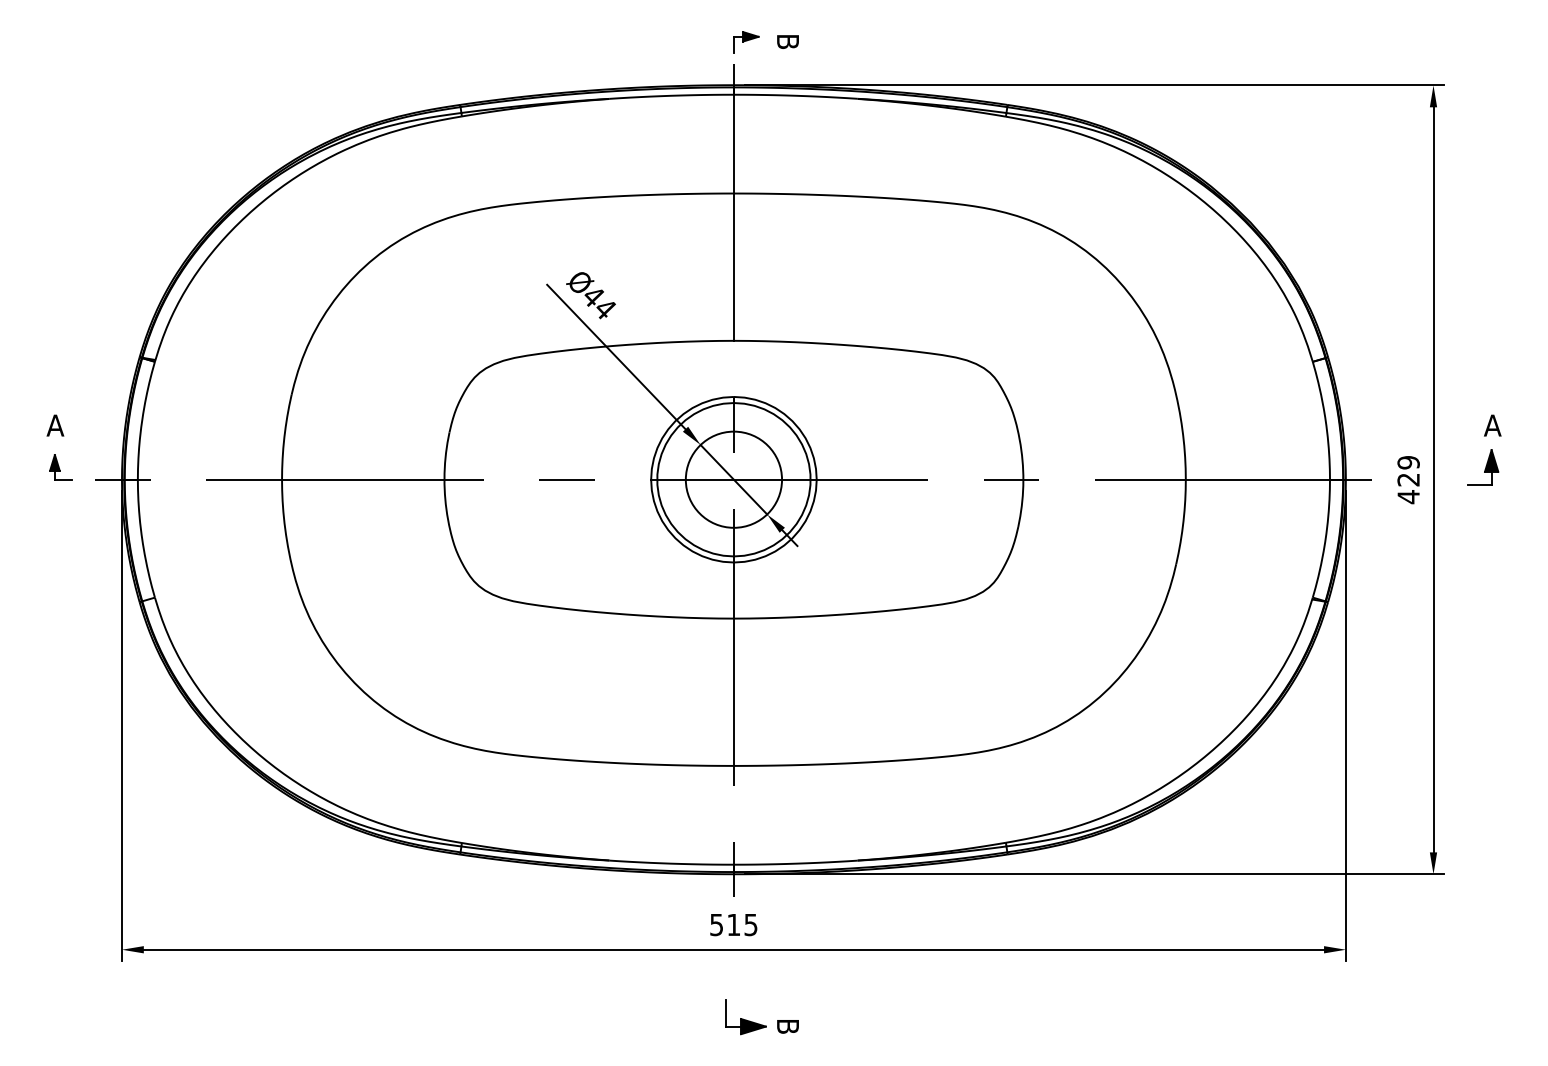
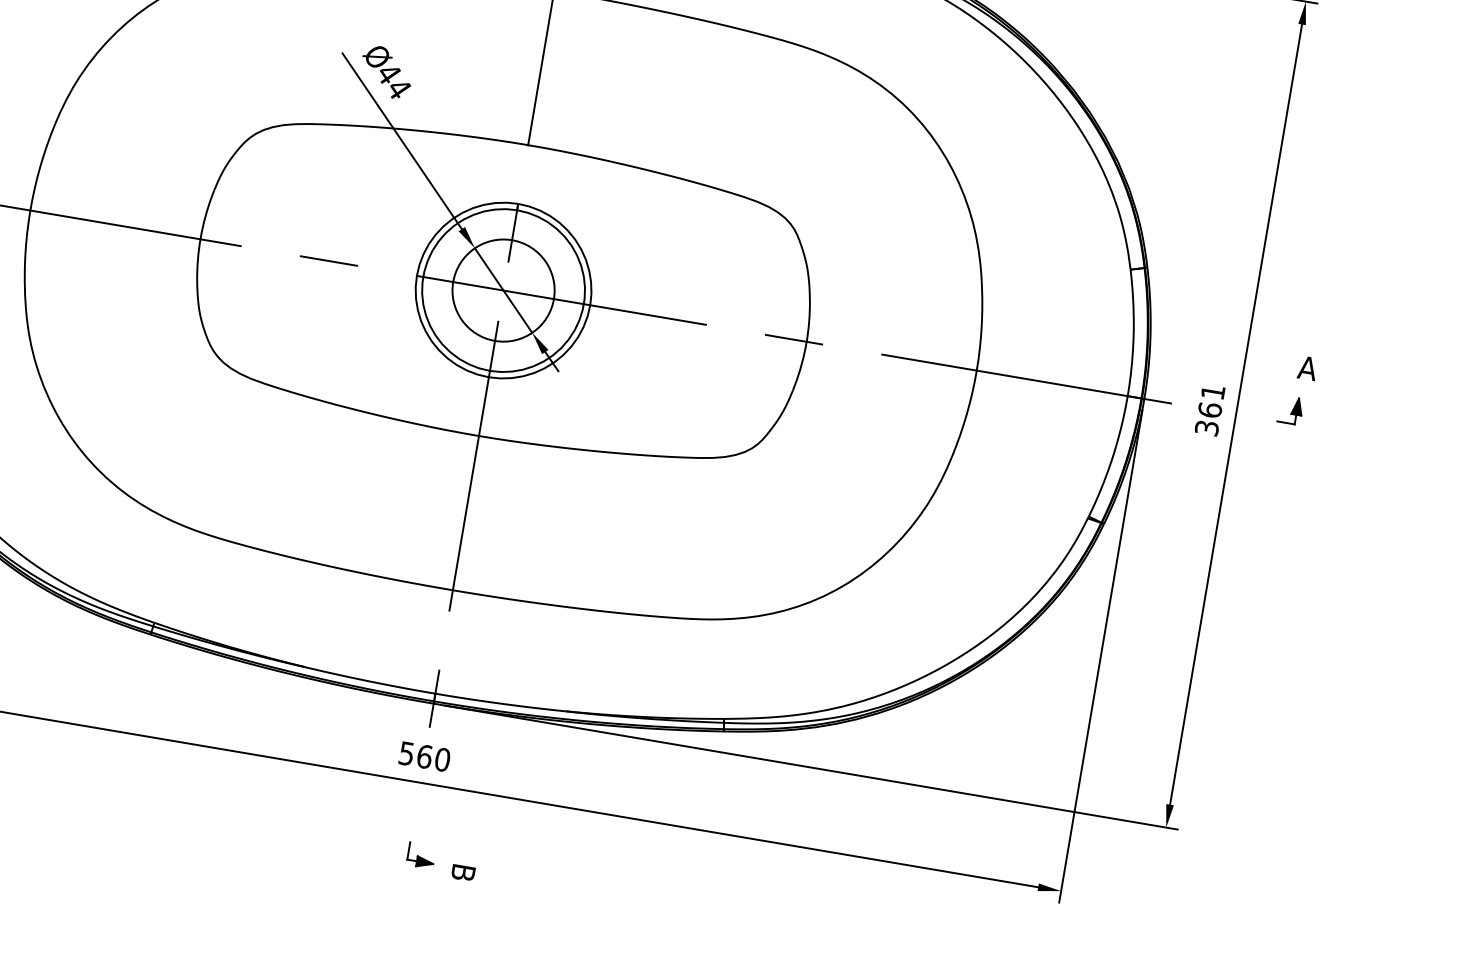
part: (1483, 467) -> (1290, 410), size x0.71
text: (1408, 480) -> (1209, 410), 429 -> 361
text: (742, 924) -> (433, 757), 515 -> 560
part: (746, 1017) -> (421, 855), size x0.62

